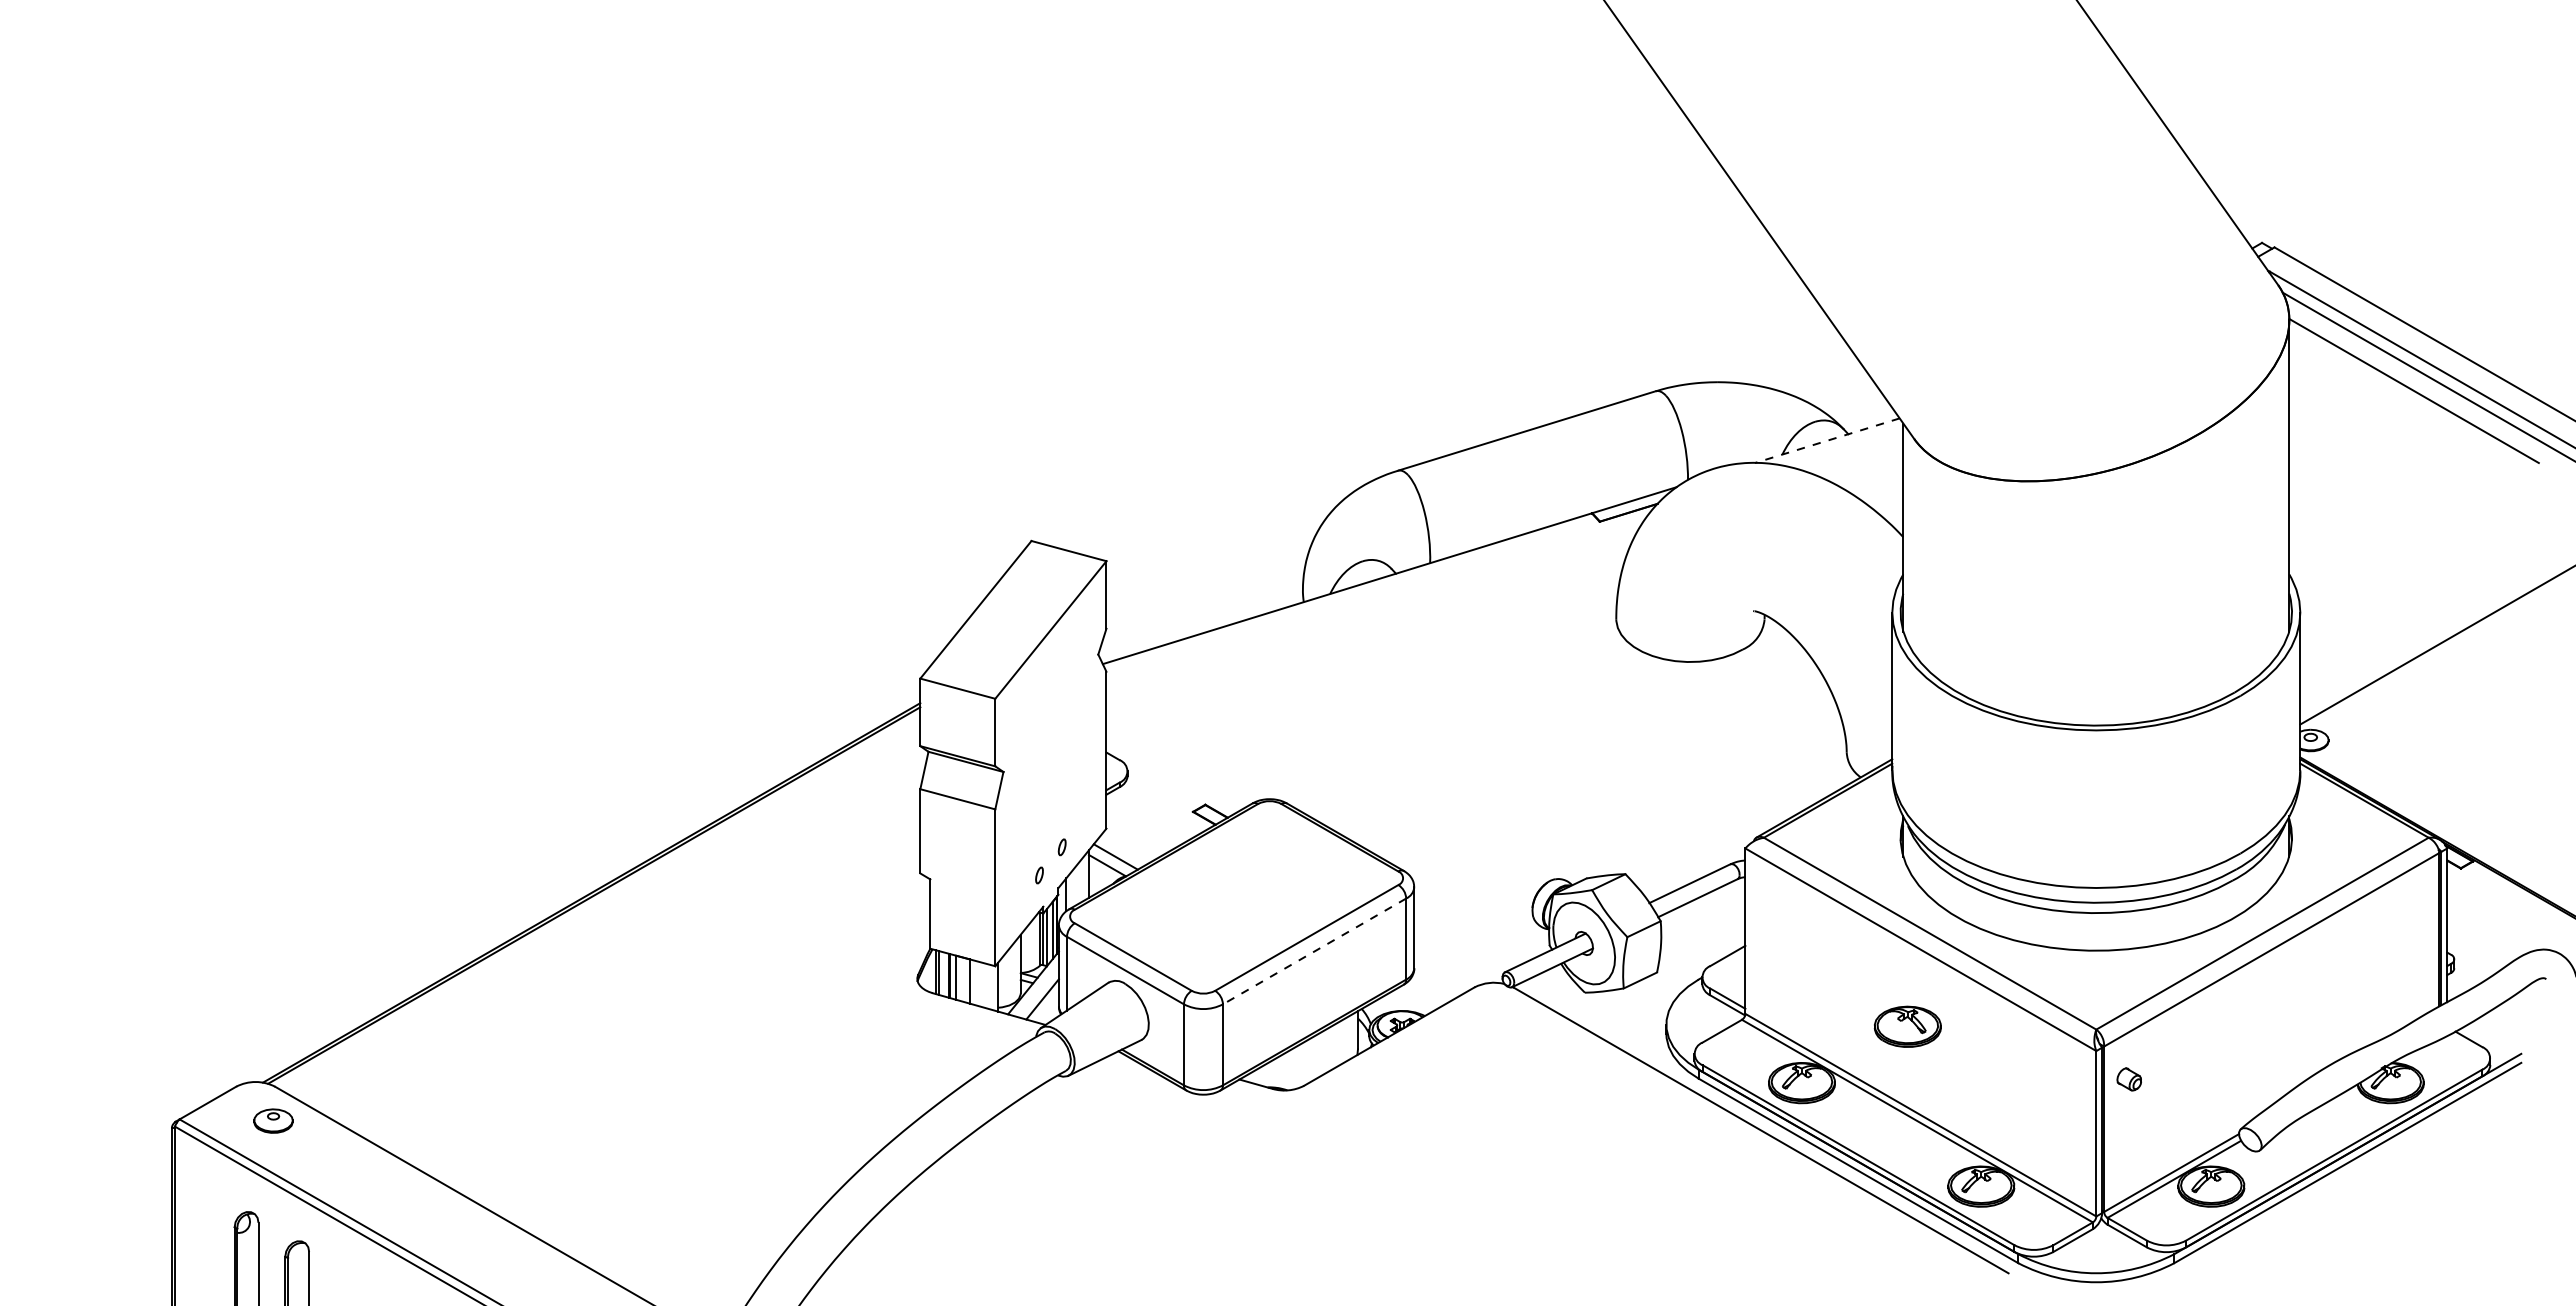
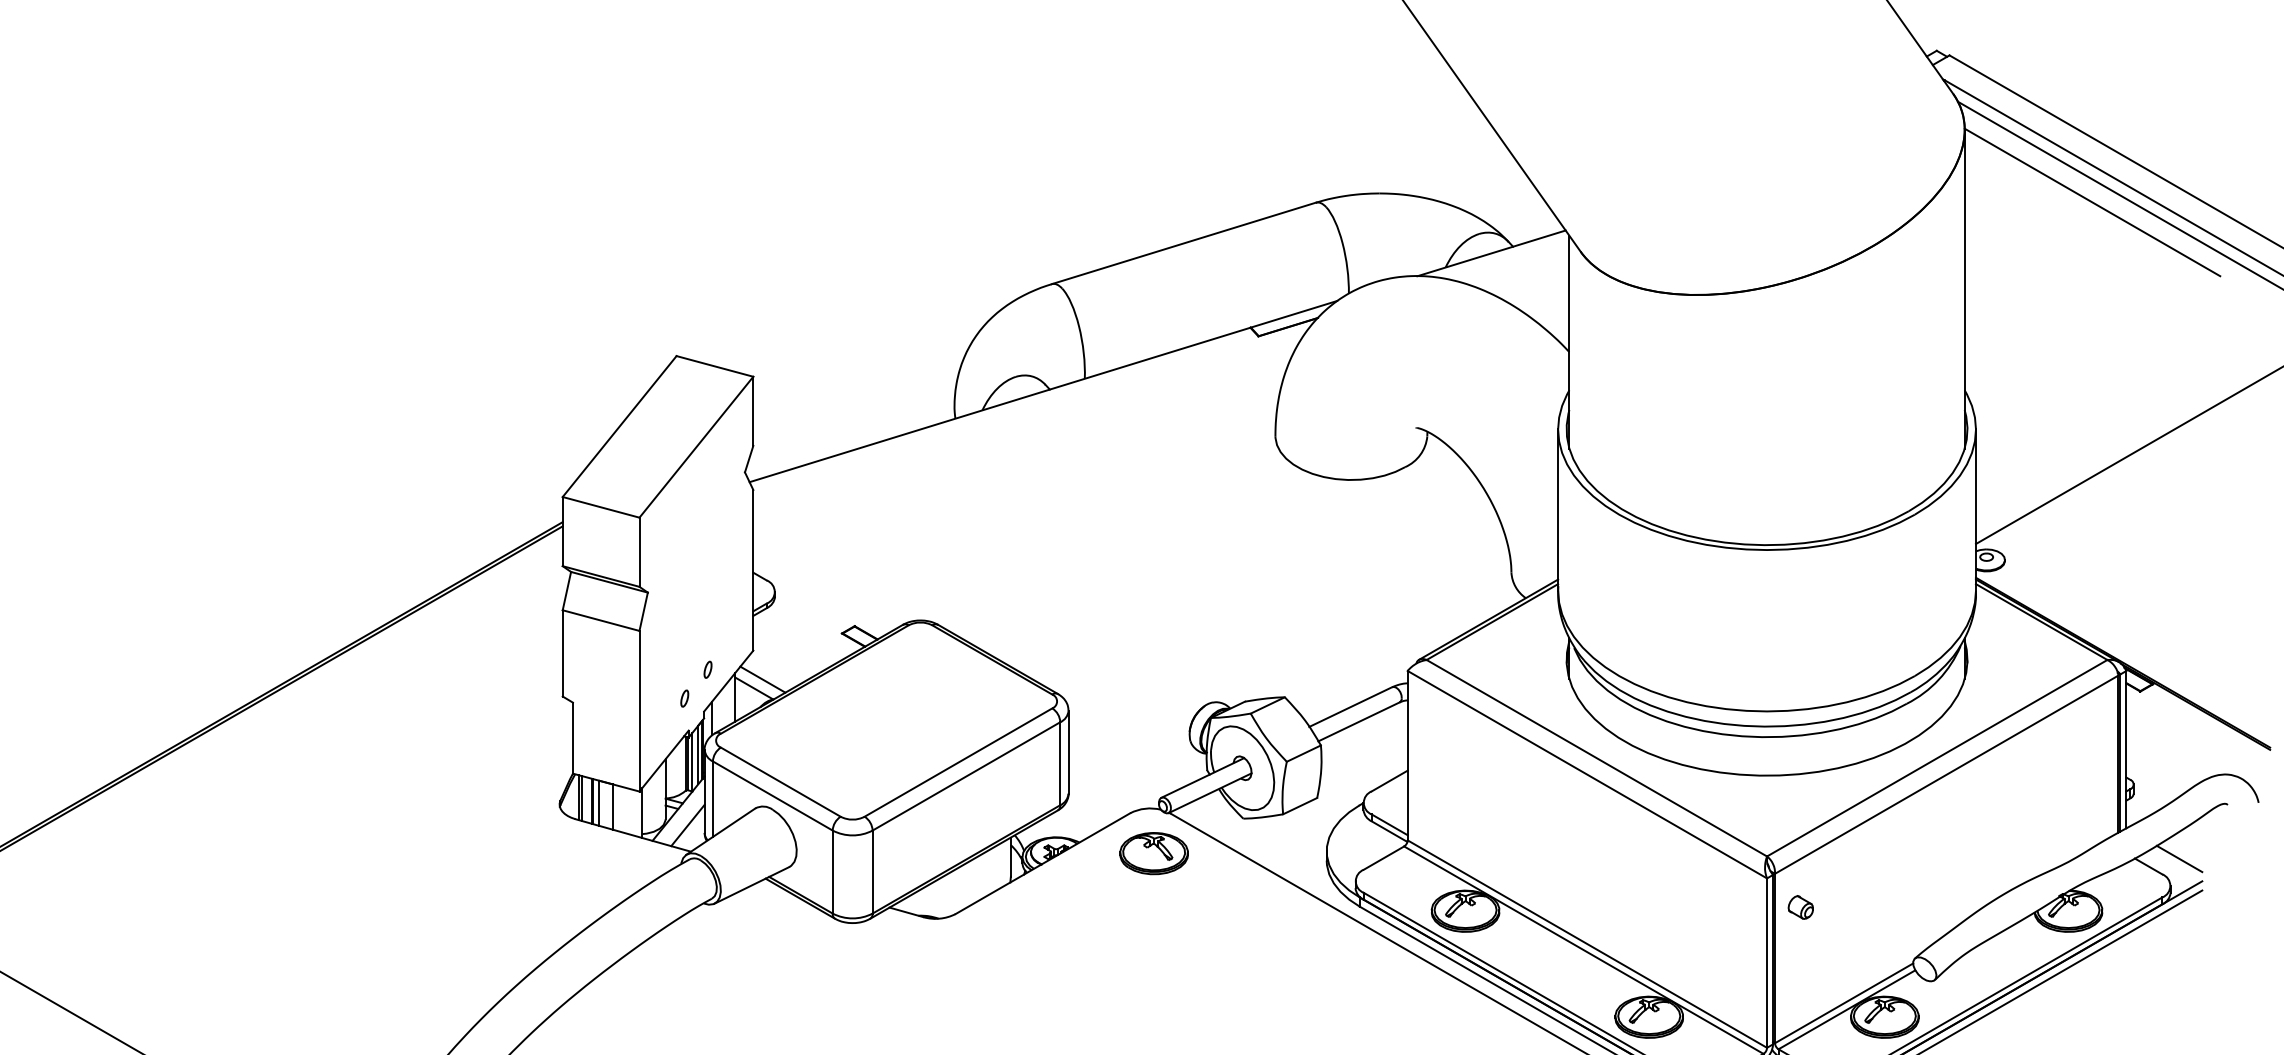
line: (1827, 440) -> (1491, 253), dashed -> solid
line: (1314, 951) -> (966, 776), dashed -> solid
part: (1907, 1026) -> (1153, 853), moved
line: (2498, 1031) -> (2178, 858), added

